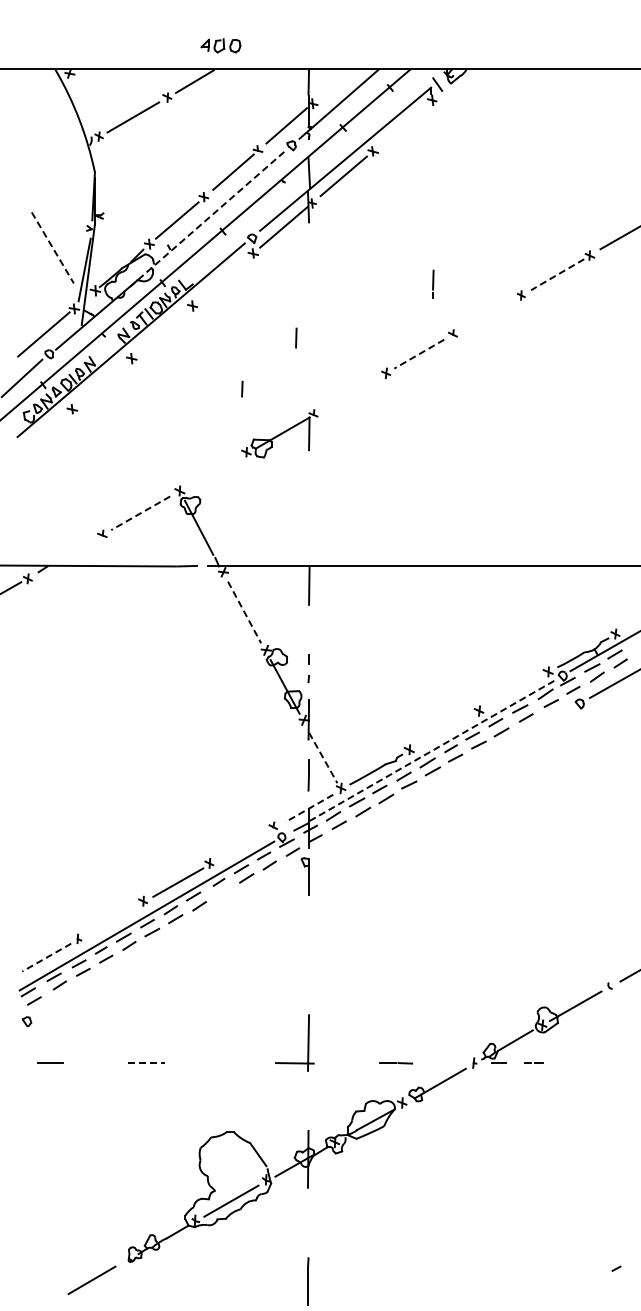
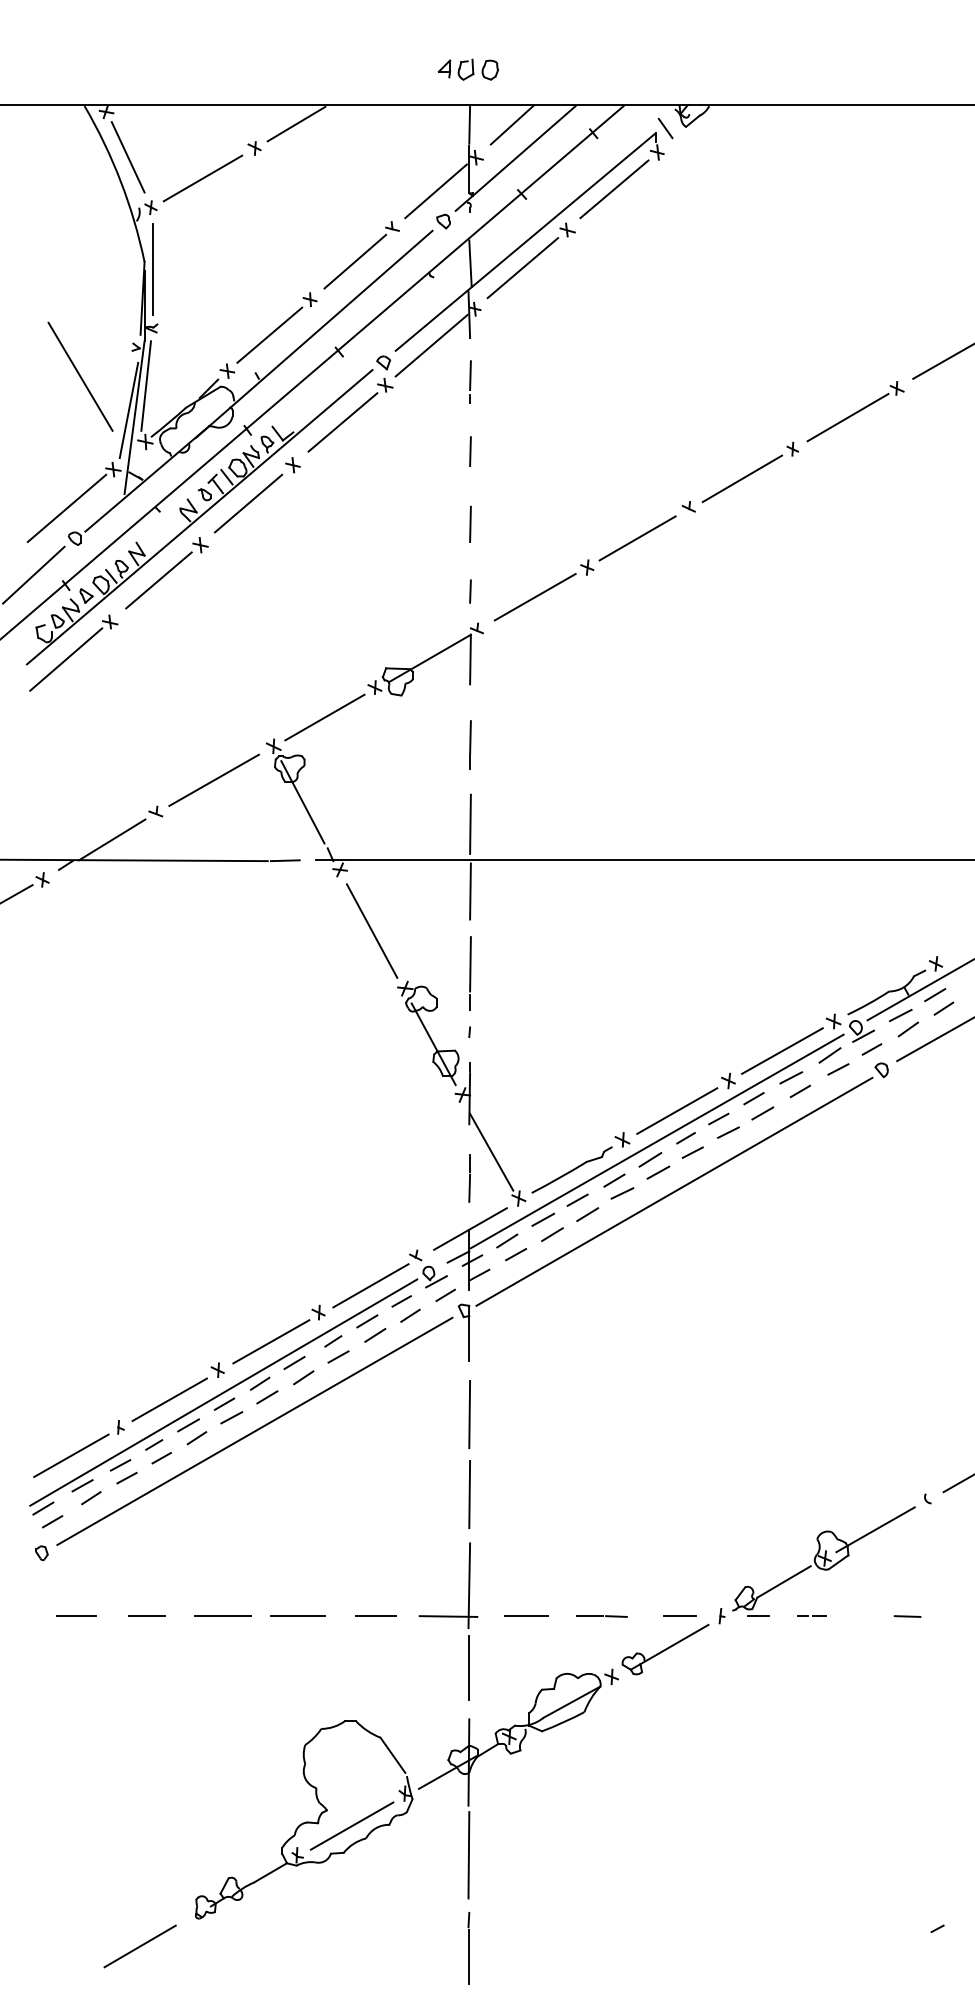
part: (220, 45) -> (467, 69), moved
line: (336, 82) -> (511, 125), added
line: (83, 103) -> (127, 157), added
line: (403, 124) -> (613, 189), added
line: (100, 177) -> (153, 269), added
line: (206, 220) -> (314, 335), dashed -> solid
line: (53, 248) -> (81, 377), dashed -> solid
line: (95, 253) -> (145, 385), added
line: (557, 274) -> (847, 417), dashed -> solid
line: (225, 277) -> (343, 421), added
line: (433, 283) -> (470, 380), moved
line: (488, 314) -> (742, 478), added
line: (163, 331) -> (248, 503), added
line: (296, 337) -> (470, 450), moved
line: (309, 344) -> (470, 523), added
line: (419, 354) -> (638, 538), dashed -> solid
line: (103, 381) -> (157, 579), added
line: (242, 388) -> (470, 590), moved
line: (351, 392) -> (534, 596), added
line: (43, 433) -> (66, 658), added
line: (213, 472) -> (324, 718), added
line: (309, 489) -> (470, 744), added
line: (140, 513) -> (213, 780), dashed -> solid
line: (309, 541) -> (470, 823), added
line: (73, 552) -> (111, 839), added
line: (244, 612) -> (371, 931), dashed -> solid
line: (309, 634) -> (470, 964), added
line: (514, 691) -> (782, 1051), added
line: (445, 730) -> (677, 1110), added
line: (432, 750) -> (657, 1140), dashed -> solid
line: (323, 757) -> (492, 1151), dashed -> solid
line: (443, 783) -> (674, 1191), added
line: (309, 808) -> (470, 1229), dashed -> solid
line: (243, 845) -> (370, 1285), added
line: (222, 892) -> (338, 1356), added
line: (111, 920) -> (169, 1399), added
line: (308, 930) -> (469, 1414), added
line: (167, 941) -> (254, 1431), added
line: (46, 957) -> (70, 1455), dashed -> solid
line: (308, 983) -> (469, 1495), added
line: (96, 1062) -> (146, 1615), added
line: (447, 1062) -> (680, 1615), added
line: (146, 1063) -> (222, 1616), dashed -> solid
line: (195, 1063) -> (297, 1616), added
line: (246, 1063) -> (374, 1616), added
line: (345, 1063) -> (525, 1616), added
line: (596, 1063) -> (907, 1616), added
line: (308, 1097) -> (469, 1668), added
line: (308, 1219) -> (469, 1853), added

